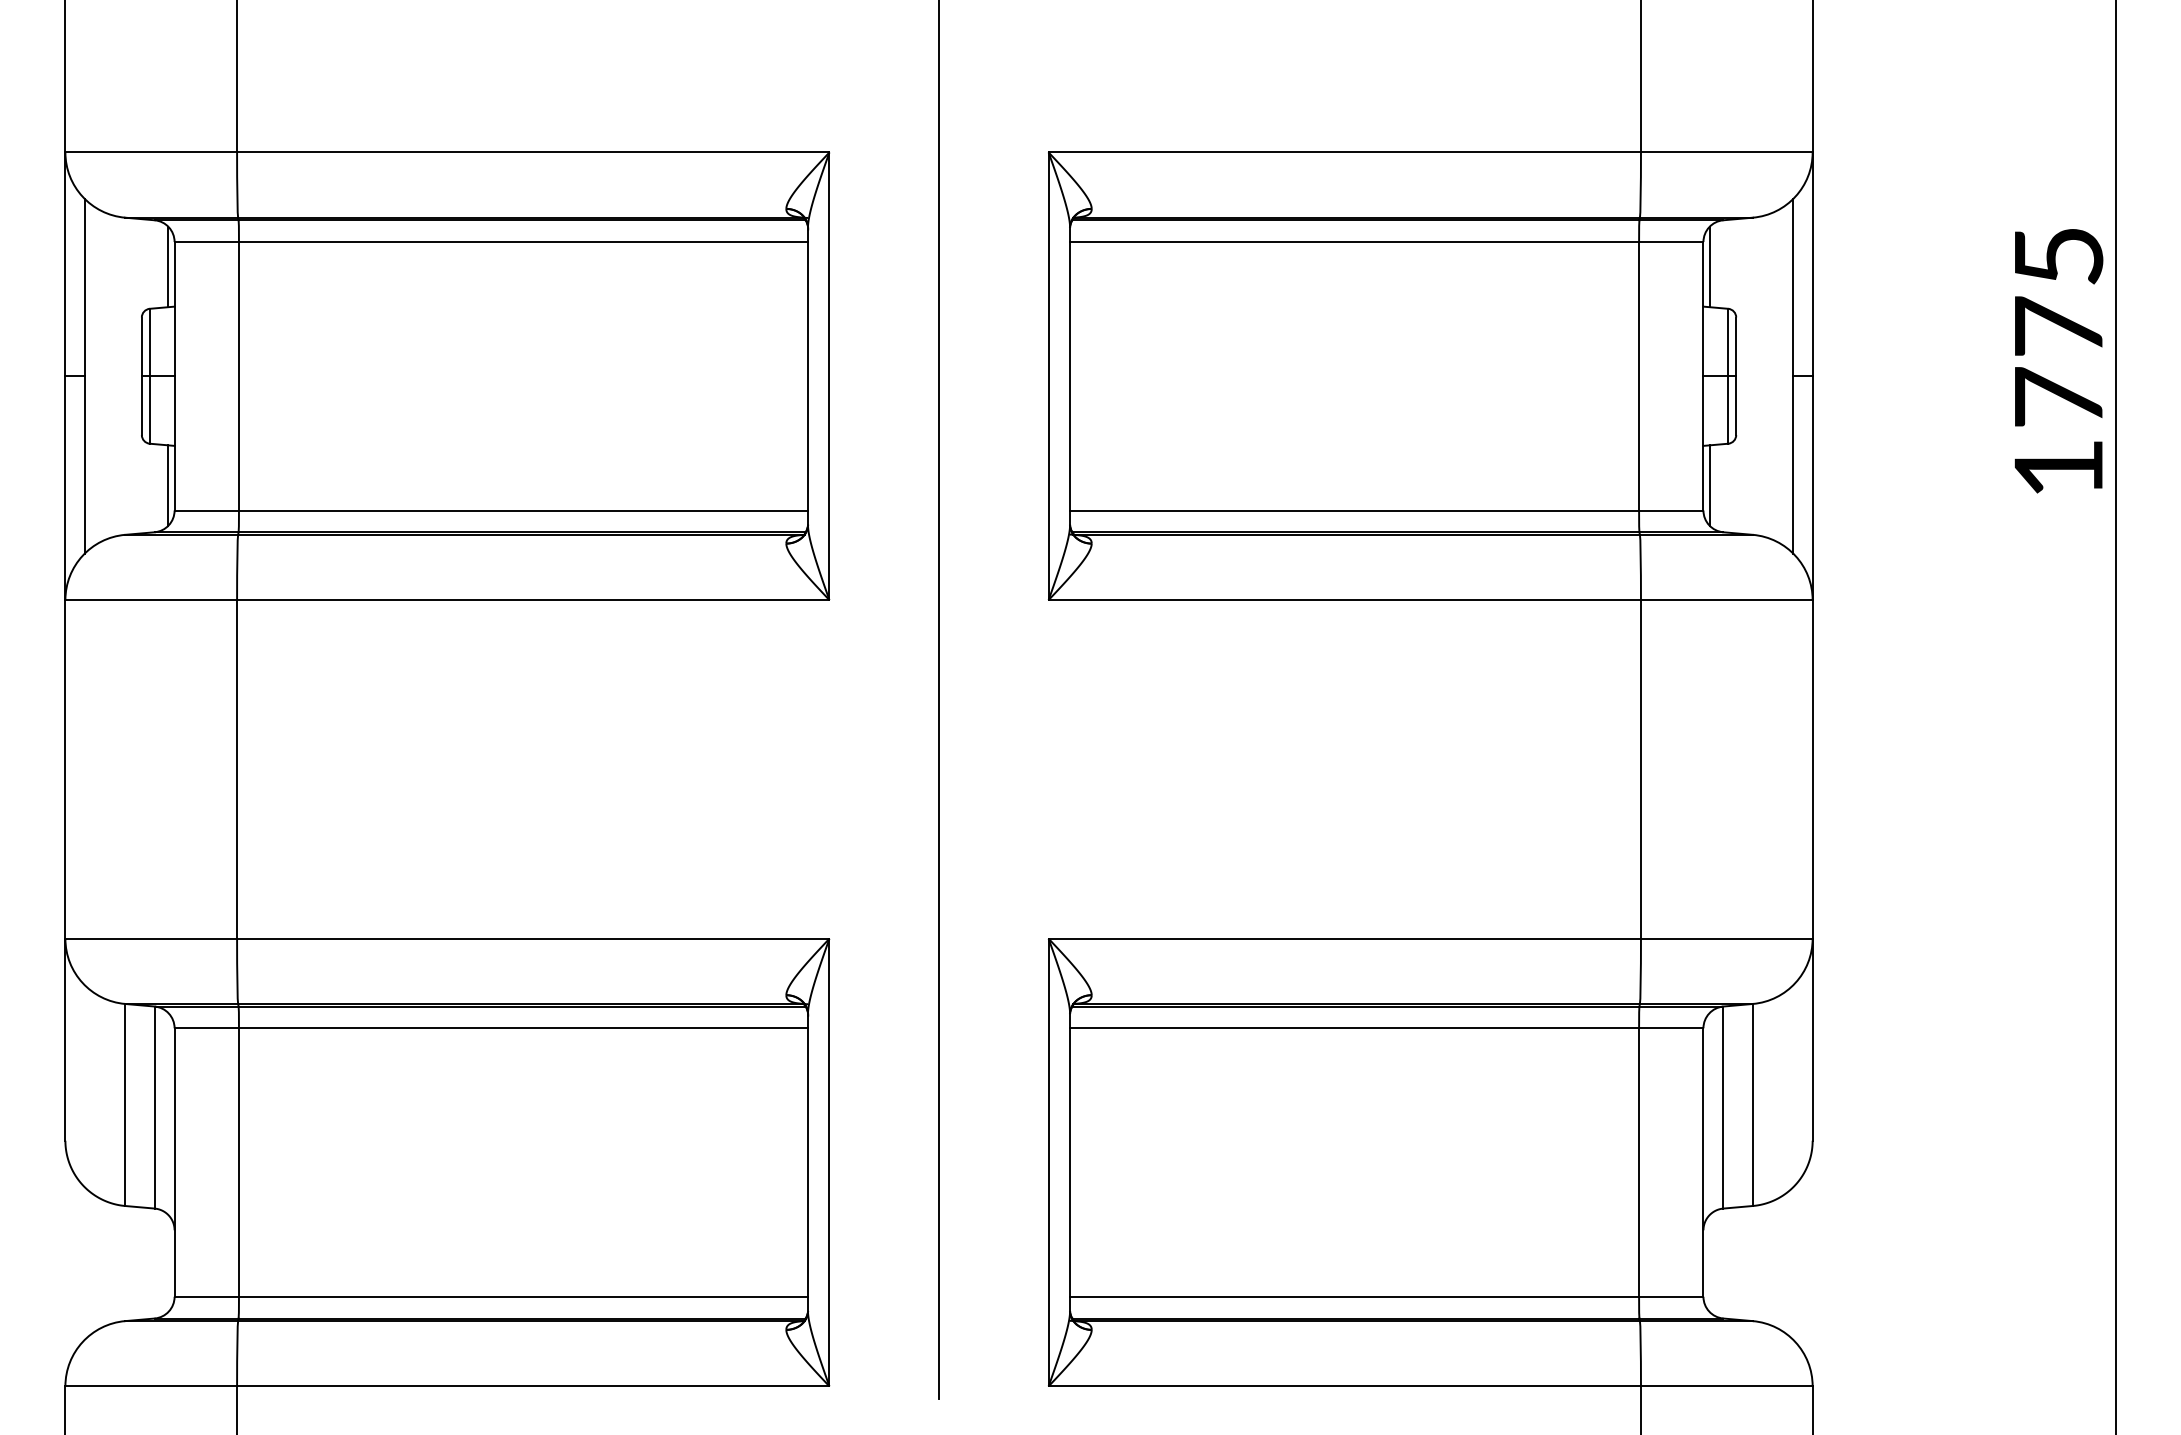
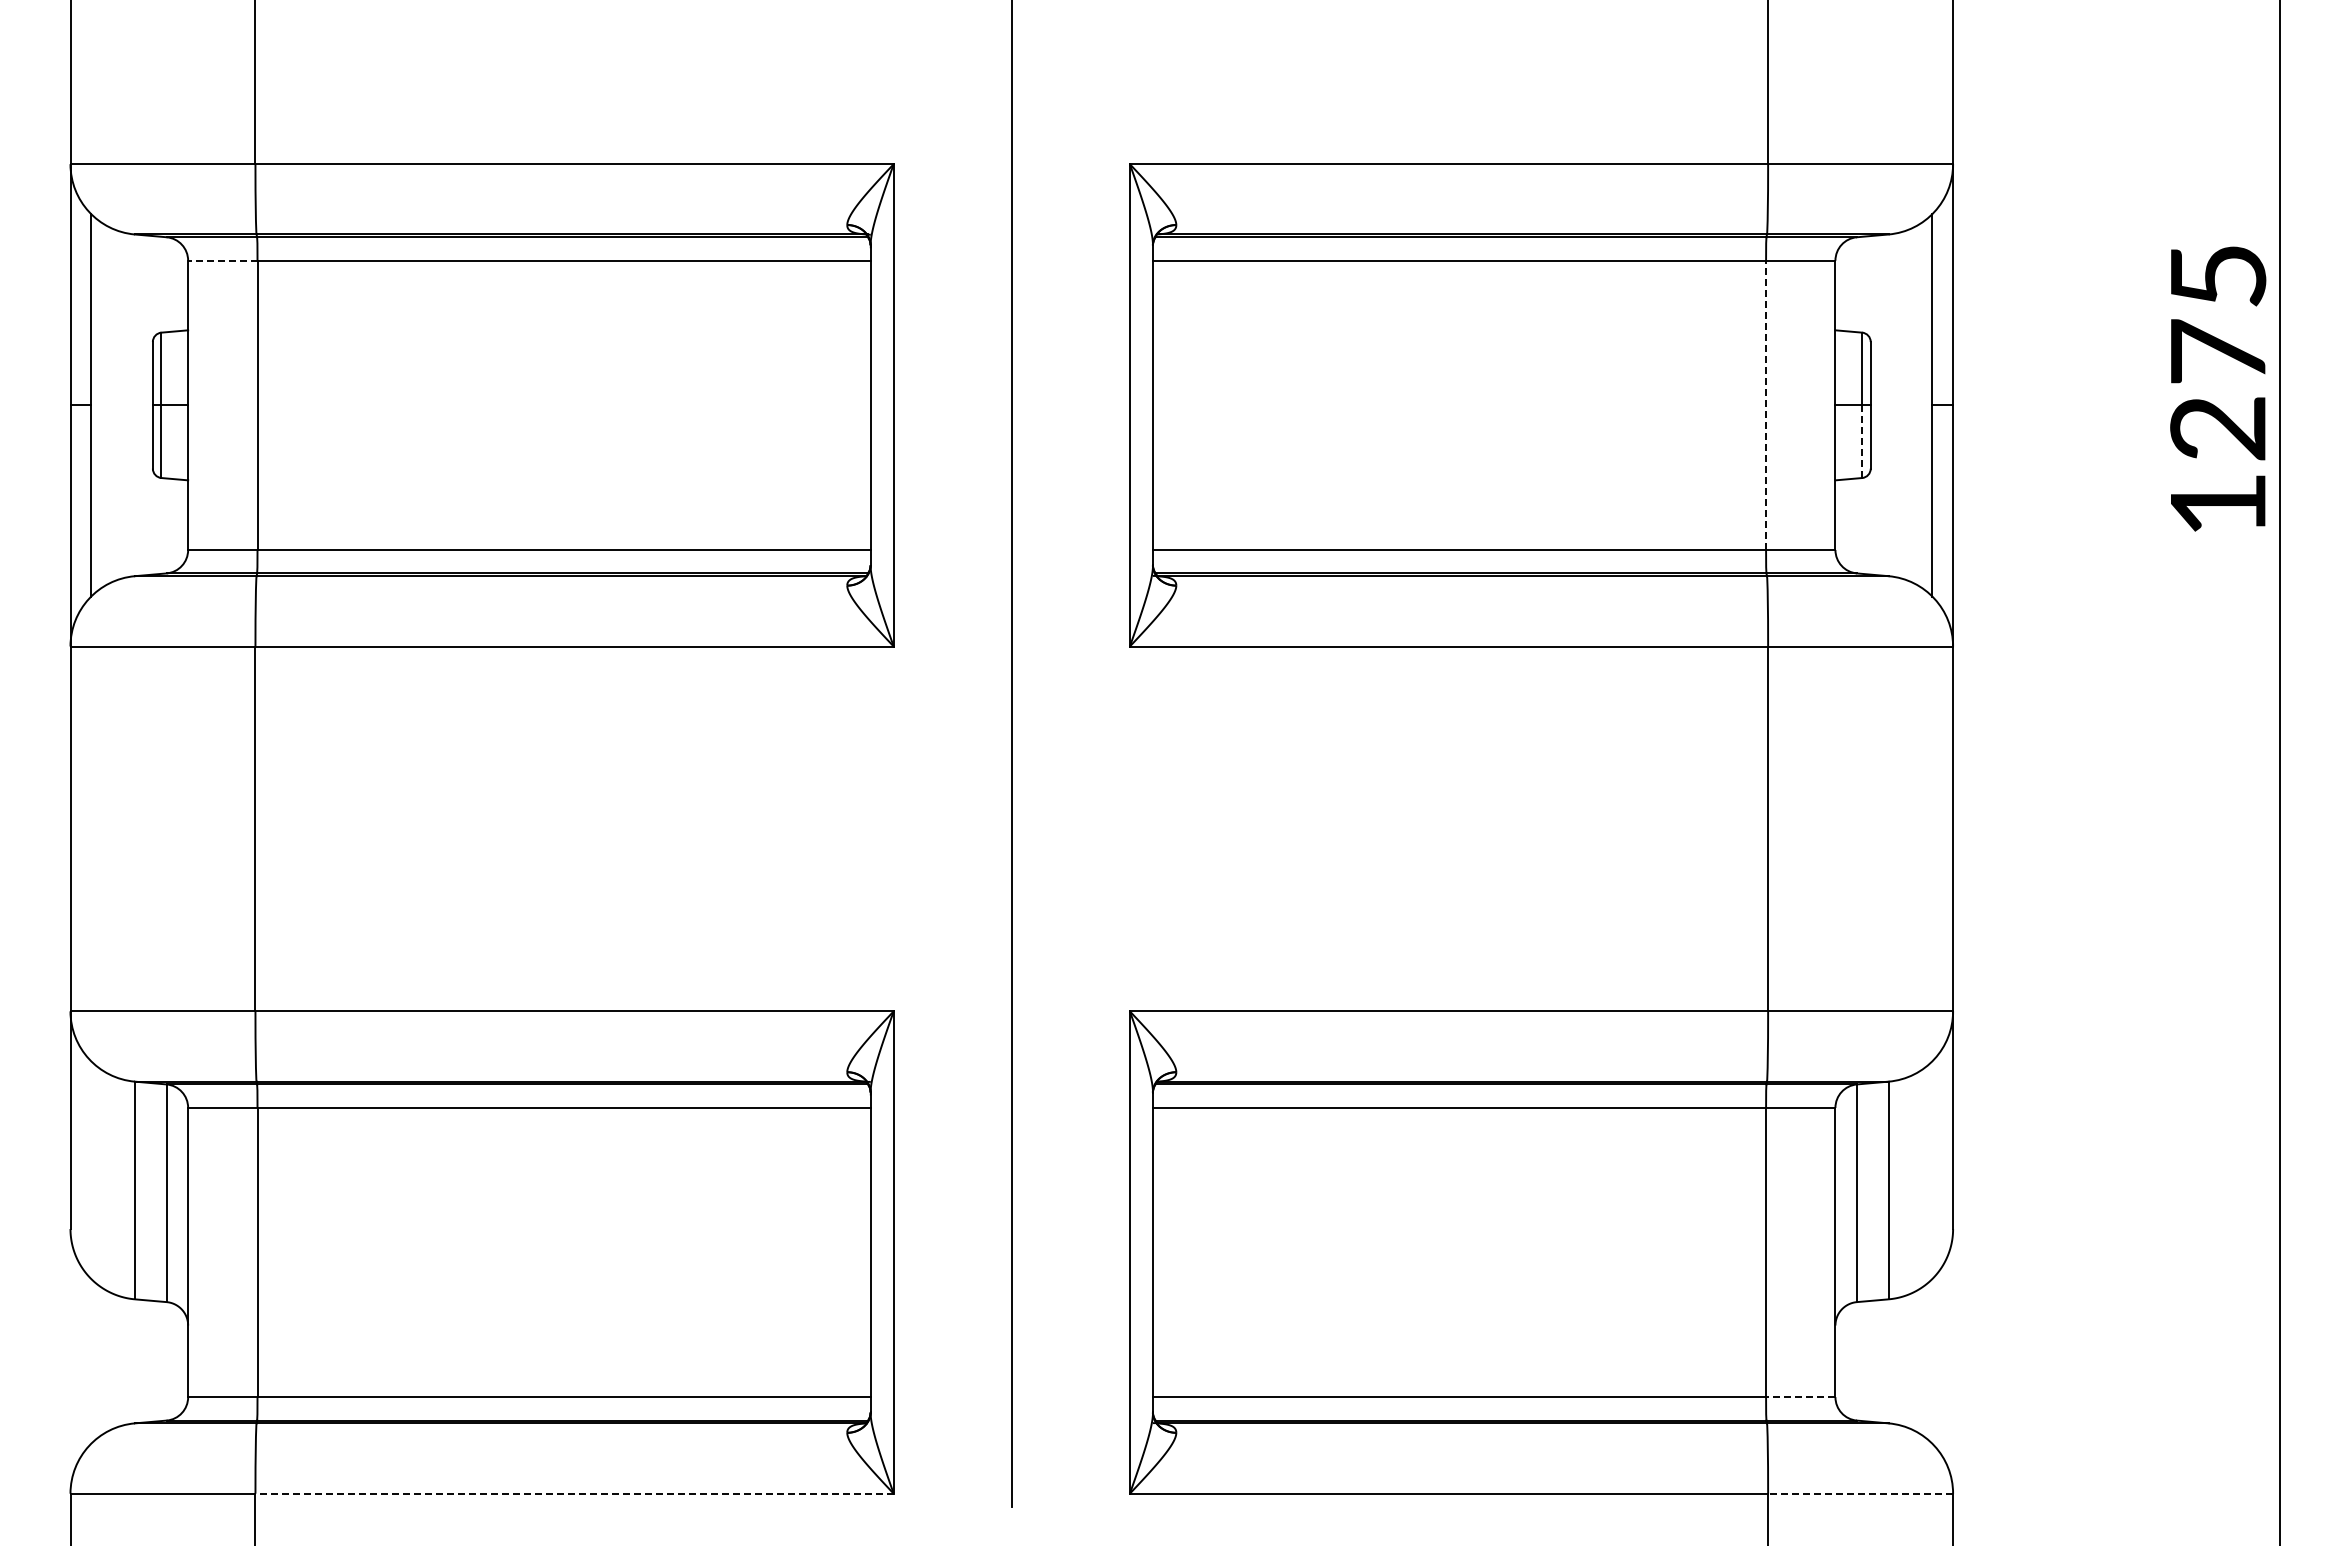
line: (206, 241) -> (222, 260), solid -> dashed
line: (168, 266) -> (181, 287), removed
line: (1710, 266) -> (1842, 287), removed
line: (1639, 376) -> (1766, 405), solid -> dashed
text: (2058, 396) -> (2217, 427), 1775 -> 1275
line: (1728, 410) -> (1862, 442), solid -> dashed
line: (168, 485) -> (181, 522), removed
line: (1710, 485) -> (1842, 522), removed
line: (1671, 1297) -> (1800, 1397), solid -> dashed
line: (533, 1386) -> (574, 1493), solid -> dashed
line: (1726, 1386) -> (1860, 1493), solid -> dashed

